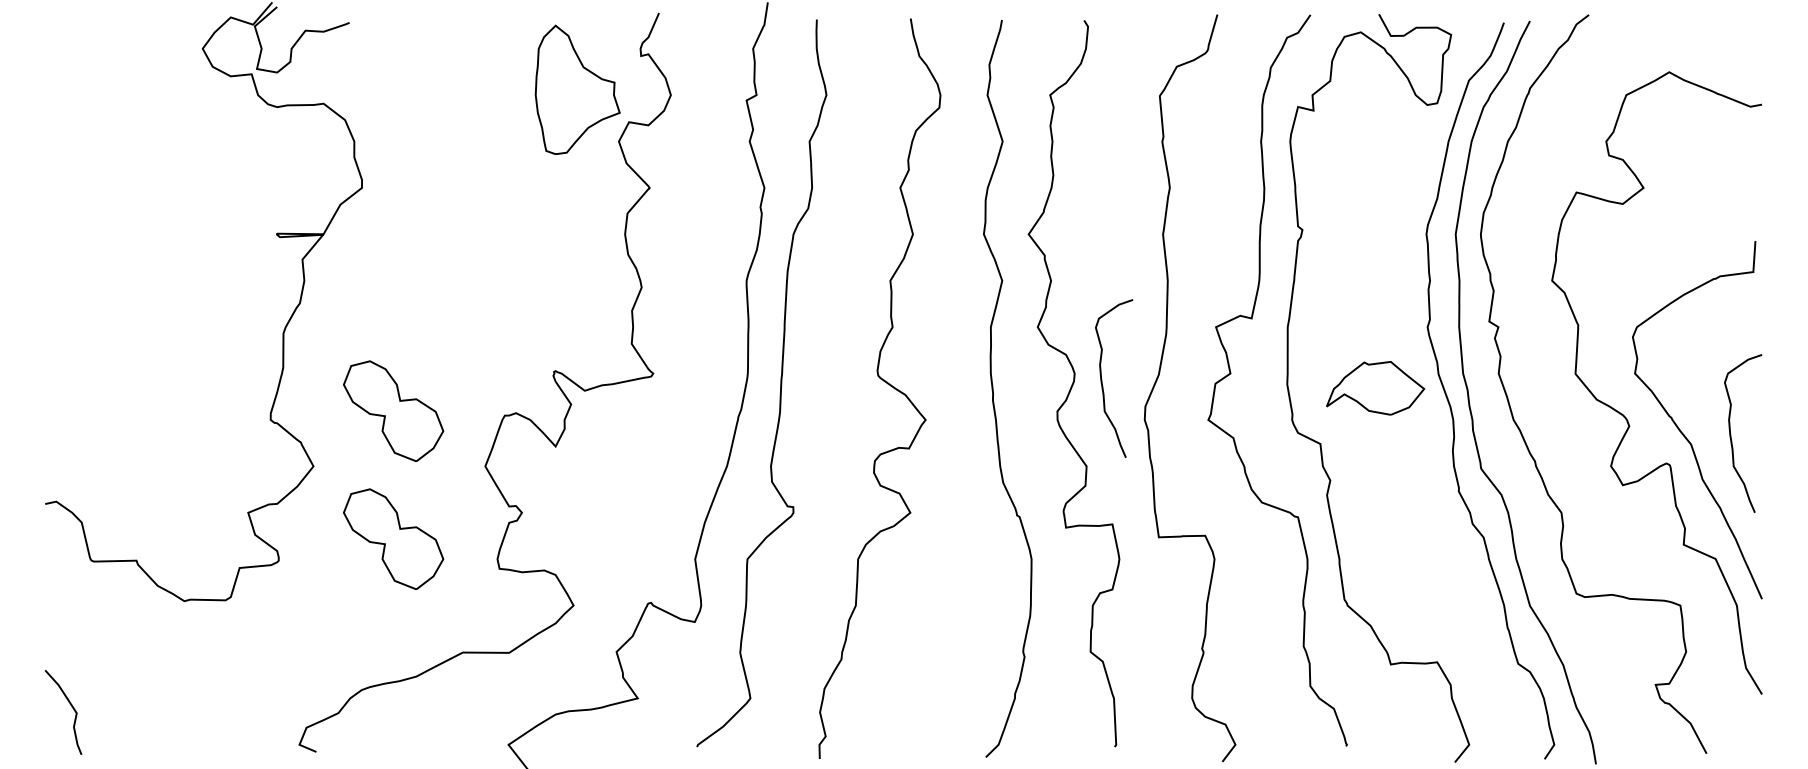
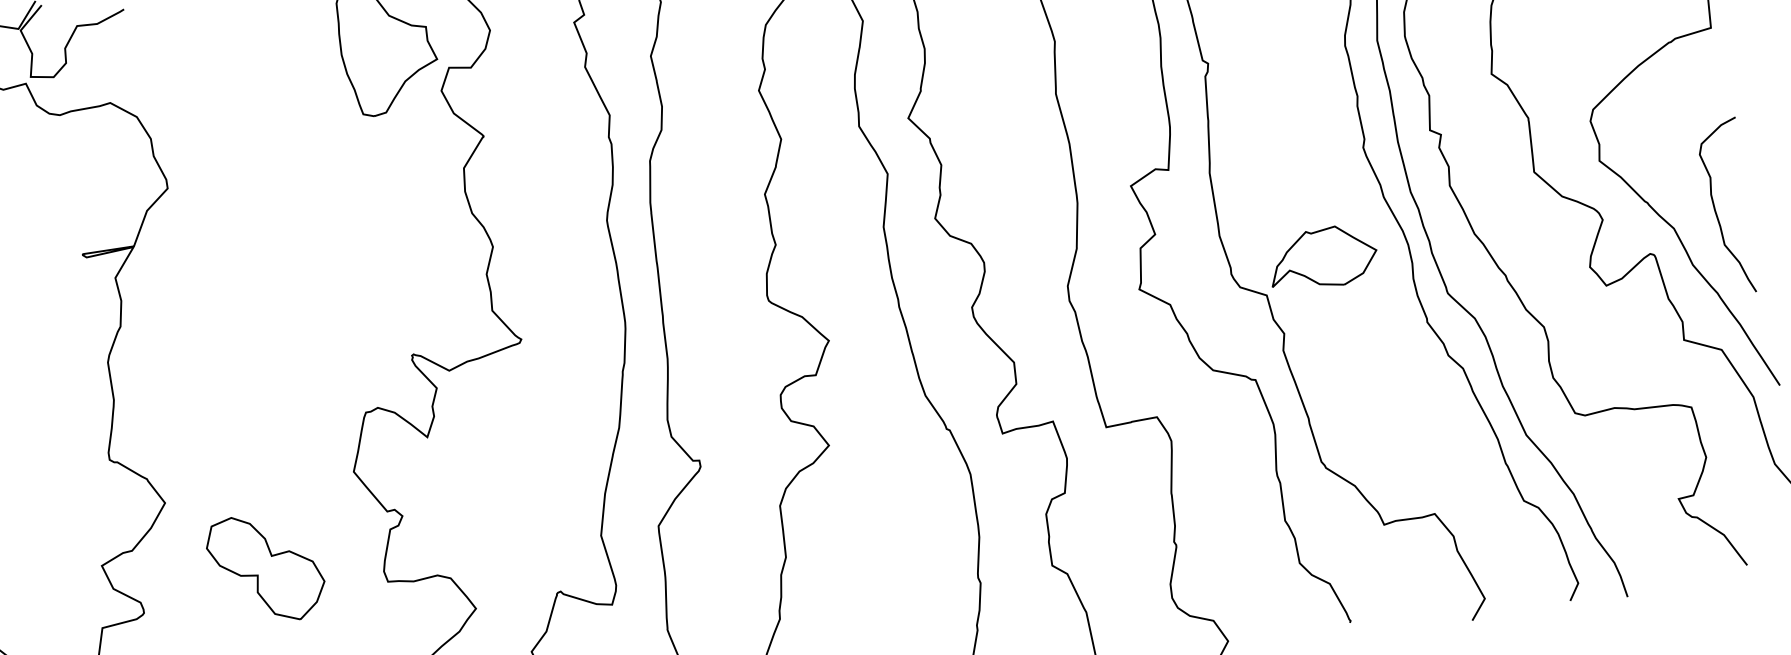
curve: (1102, 379) -> (1015, 264), removed
part: (1375, 388) -> (1322, 258), moved
part: (393, 410) -> (242, 427), removed

